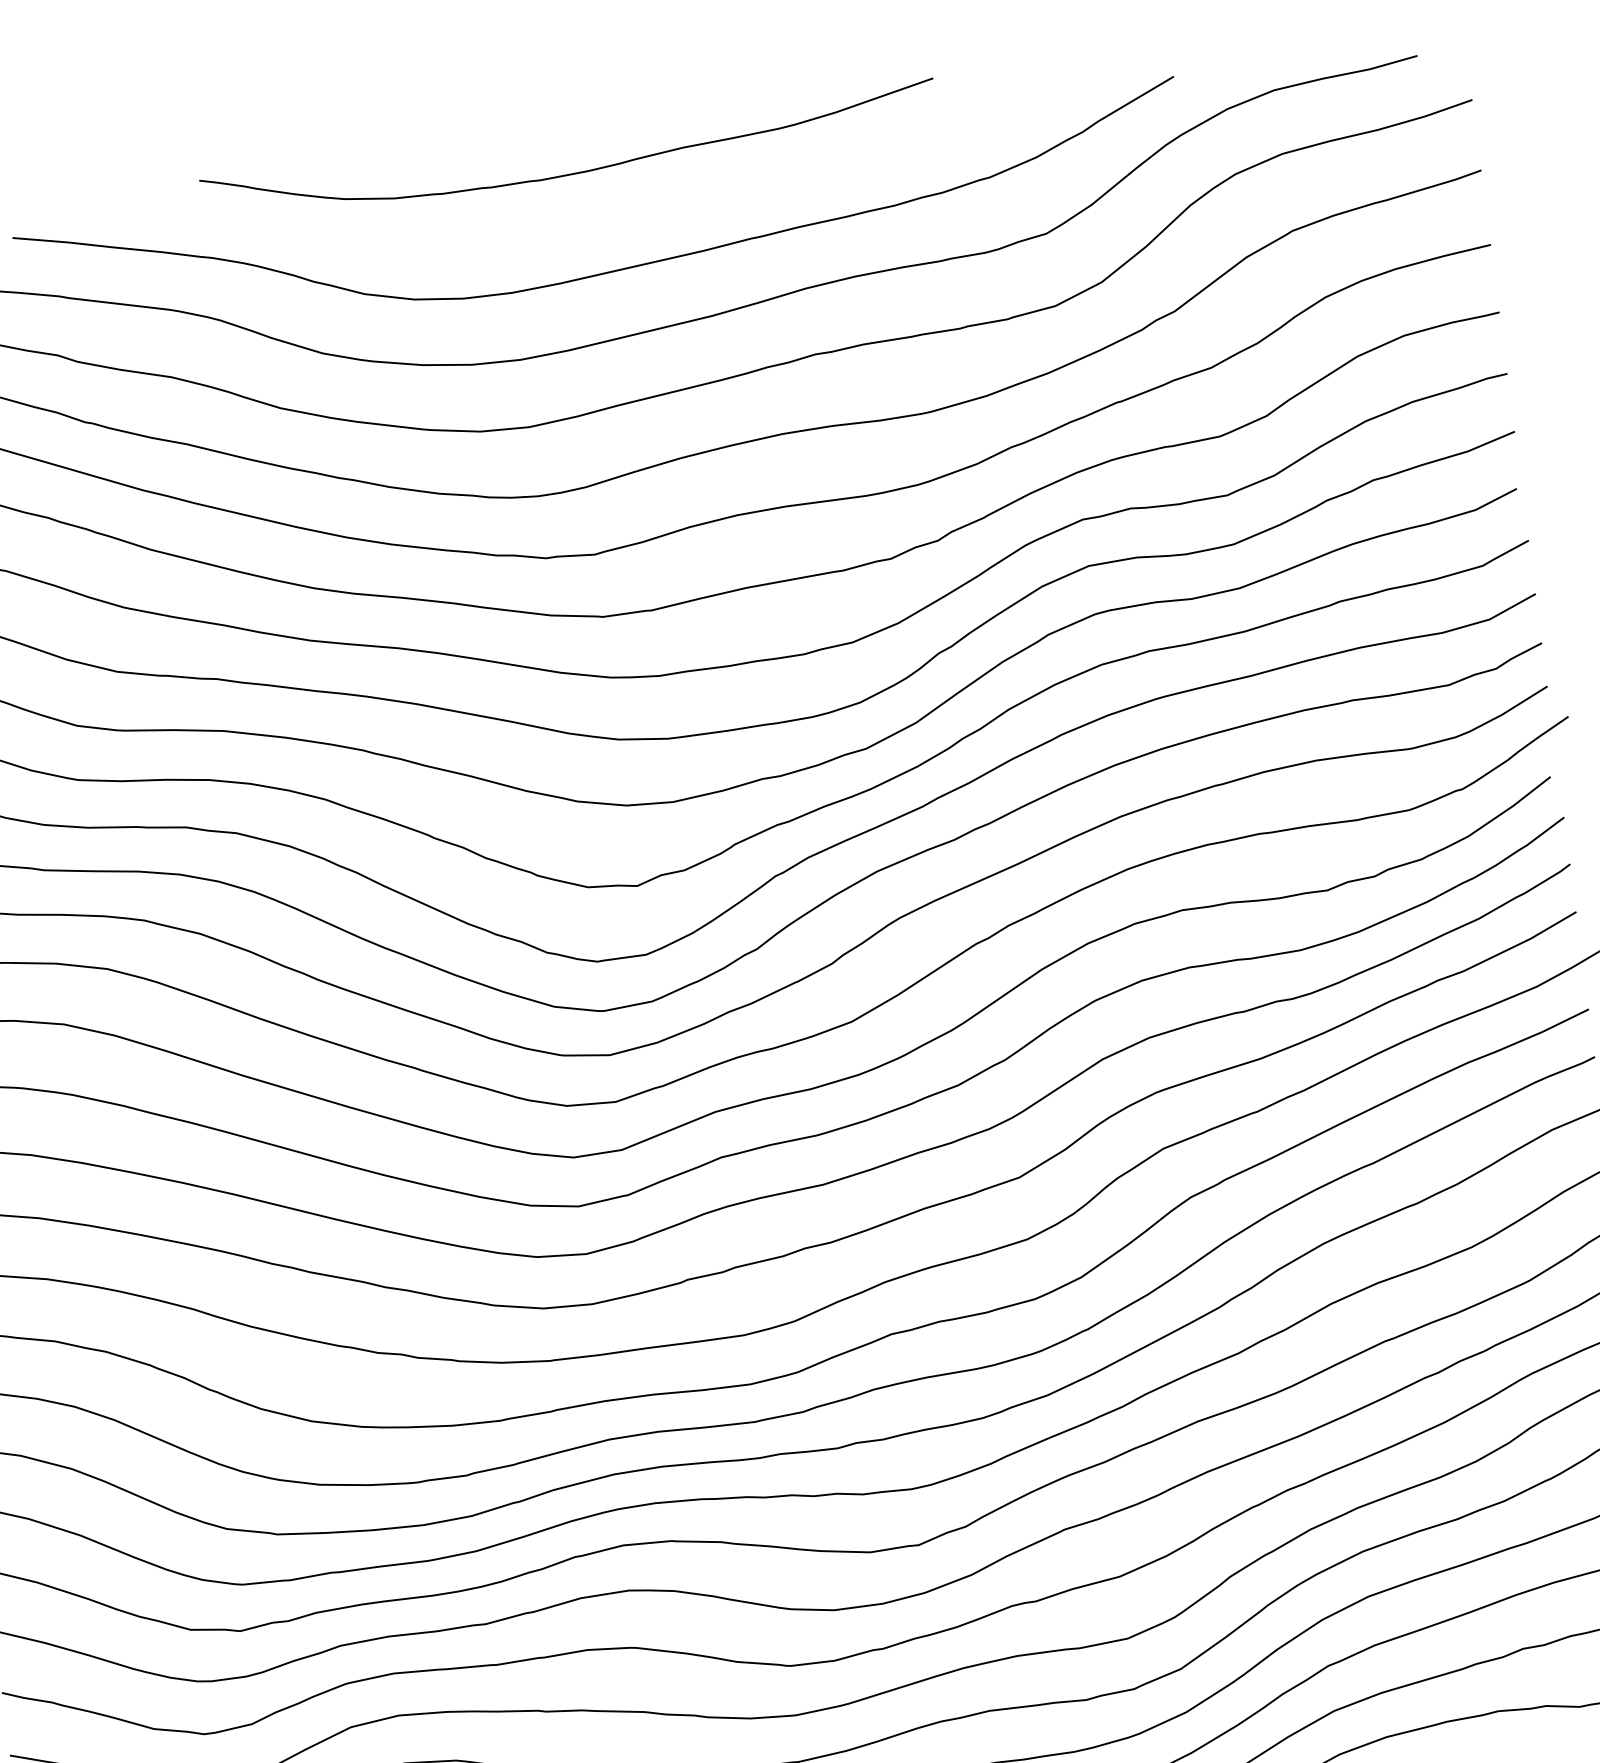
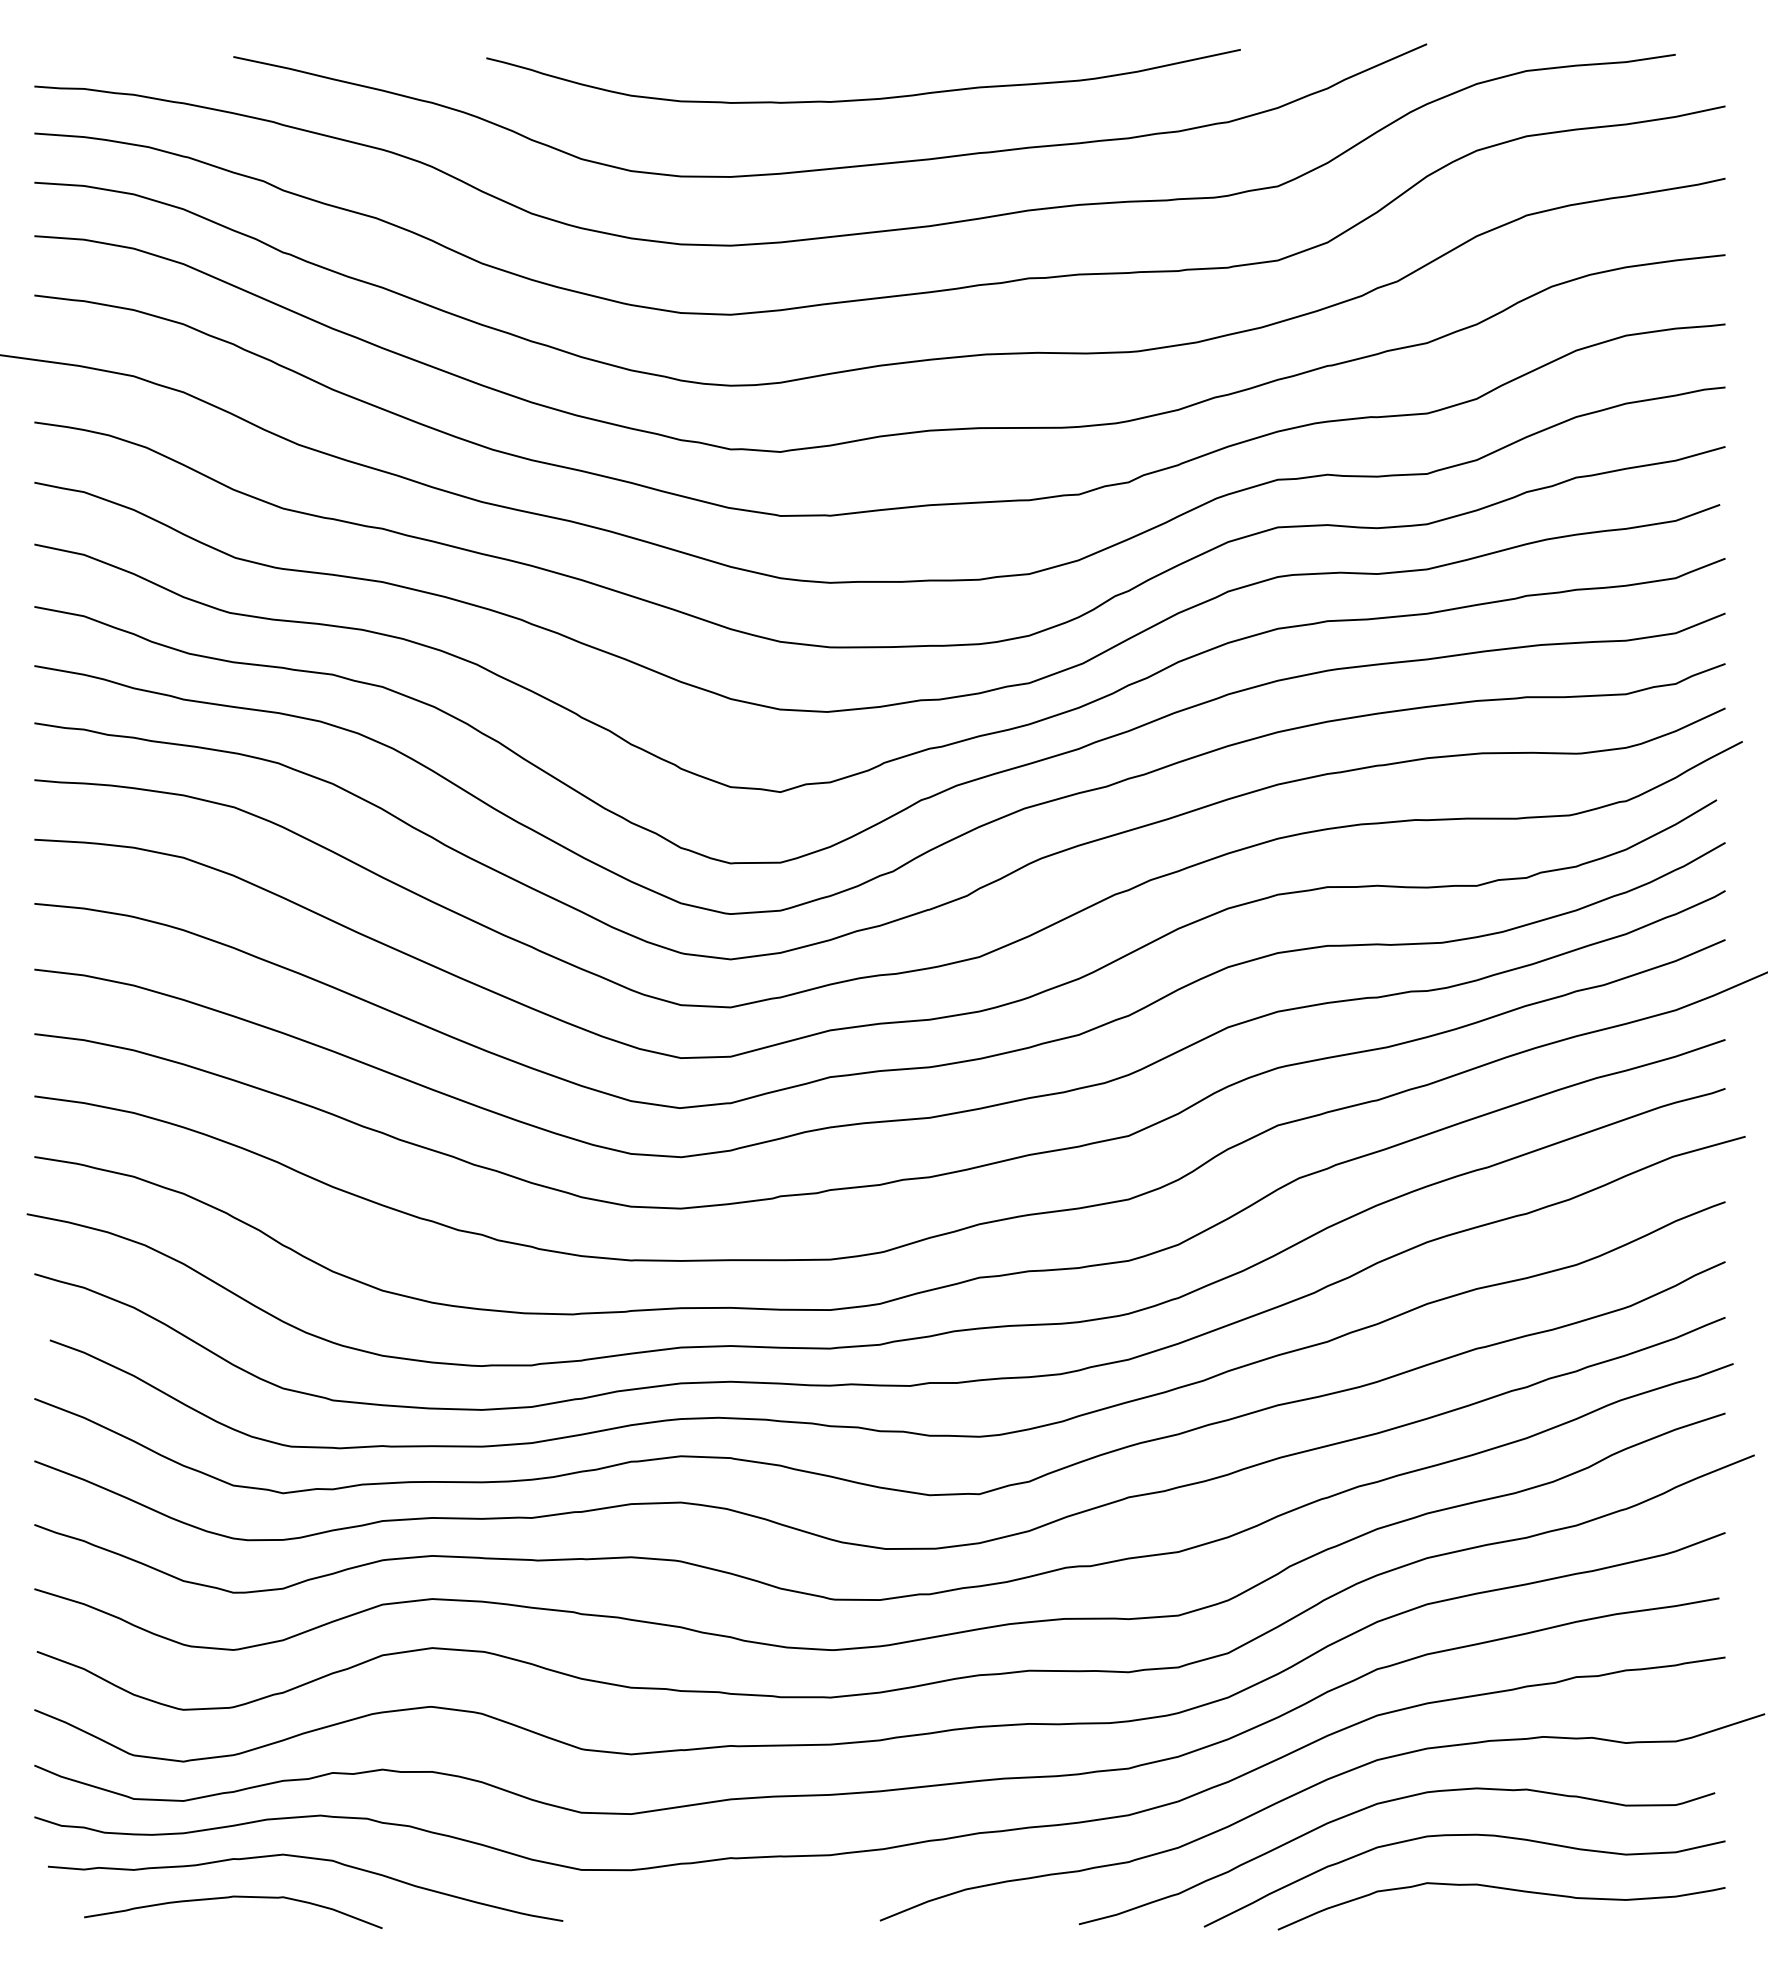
curve: (573, 172) -> (865, 98), moved

